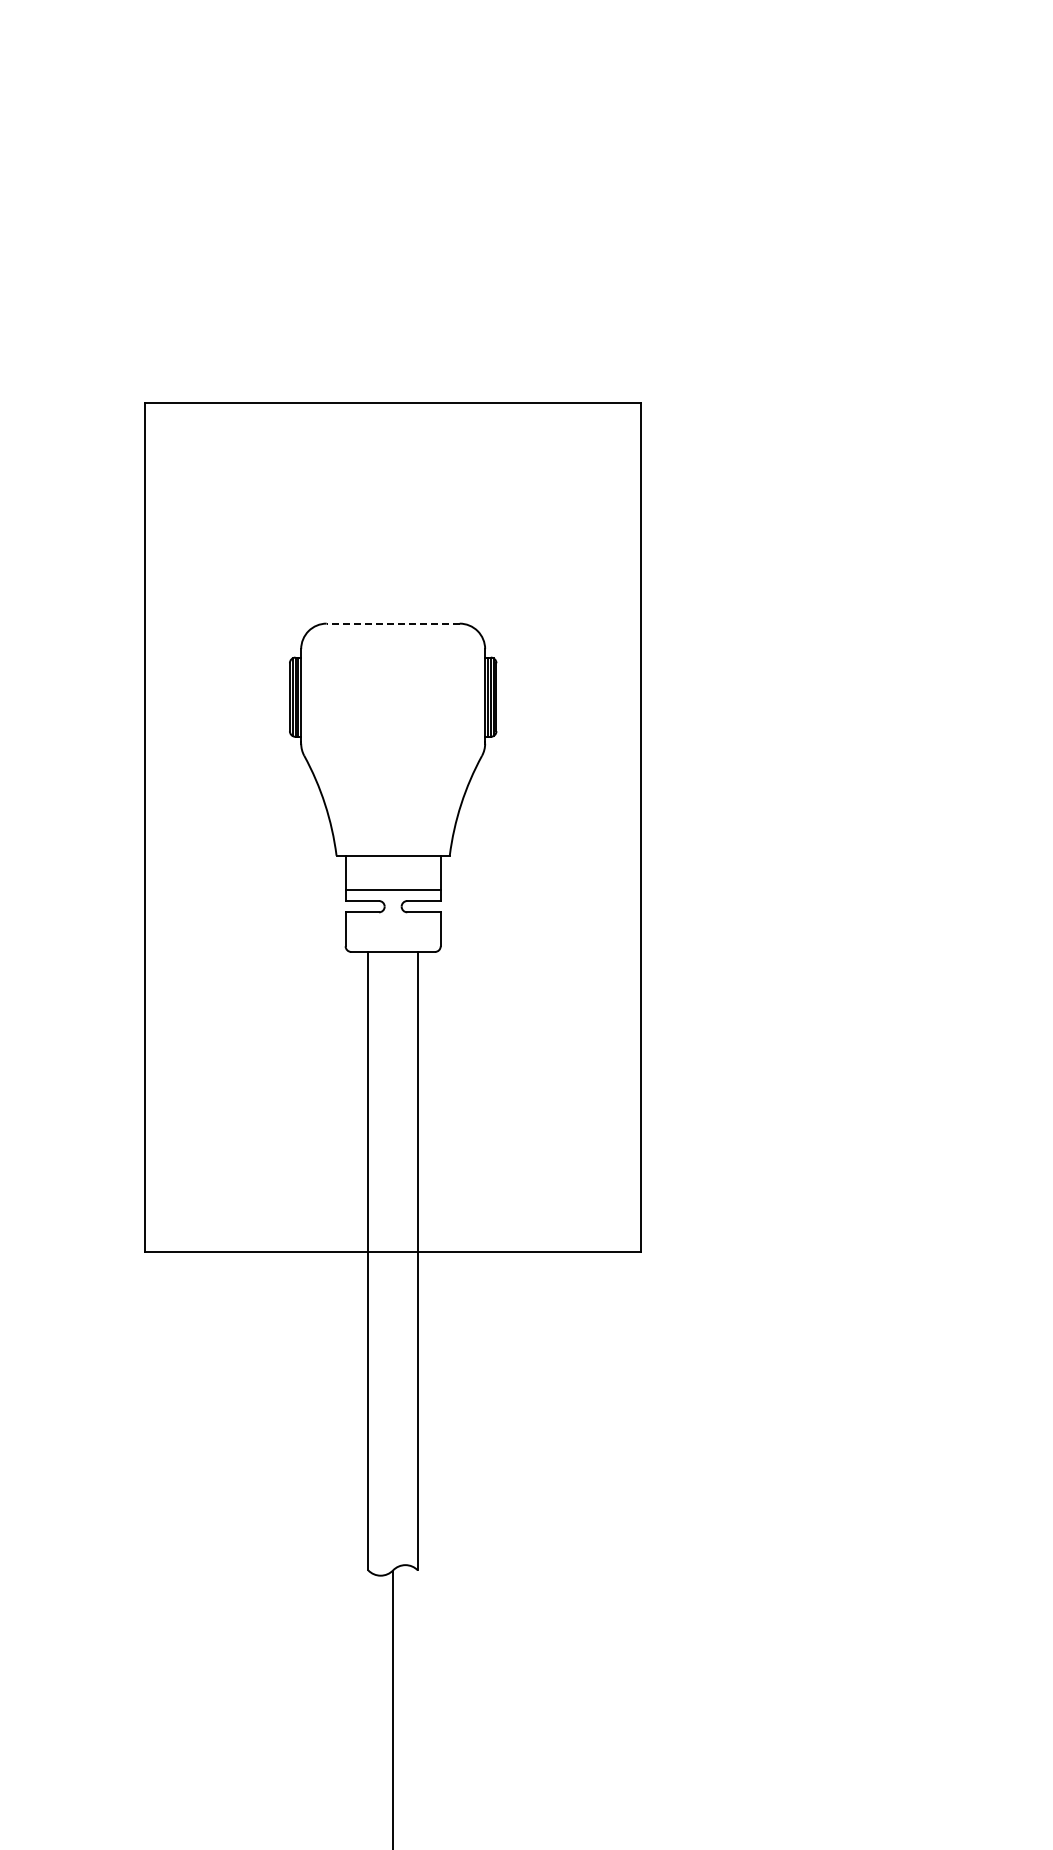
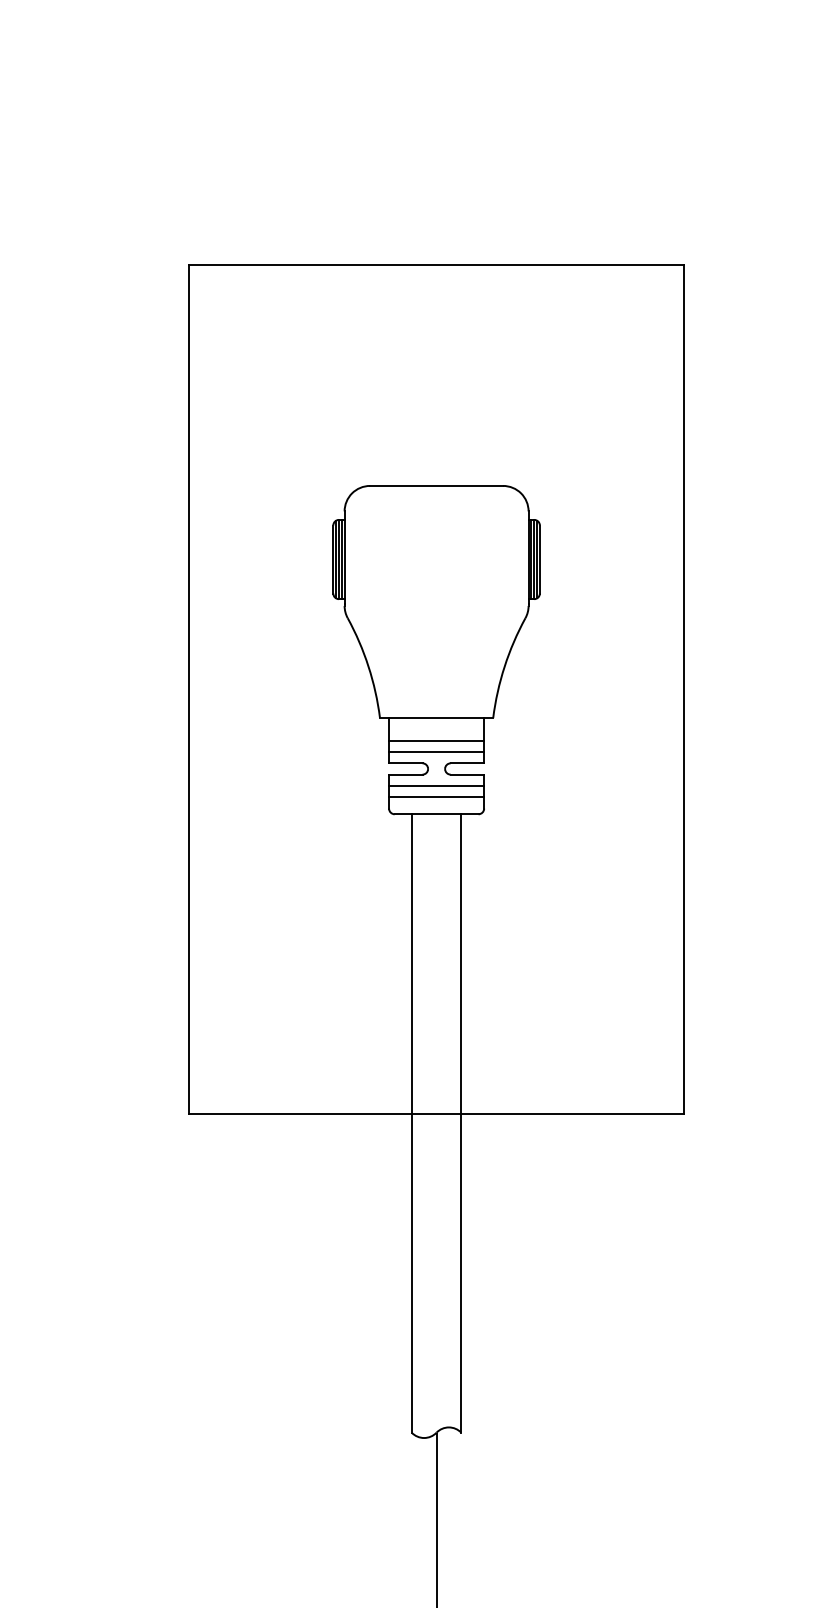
line: (393, 623) -> (436, 485), dashed -> solid
line: (392, 878) -> (435, 740), added
line: (392, 923) -> (435, 785), added
line: (392, 934) -> (435, 796), added

